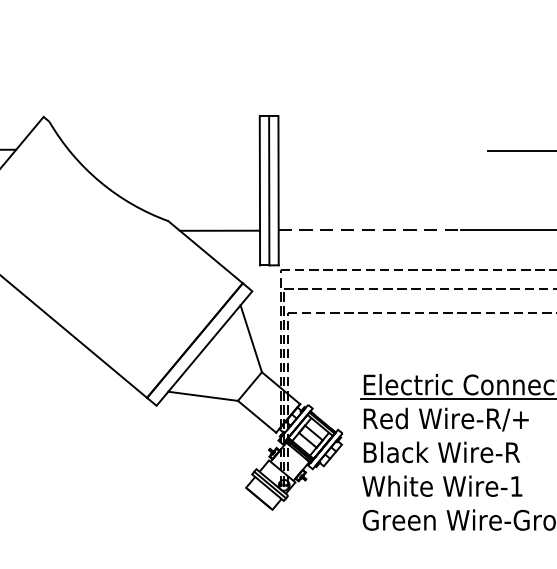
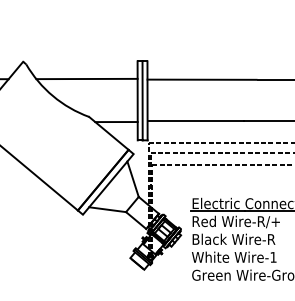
line: (163, 148) -> (86, 78), added
line: (380, 150) -> (201, 79), added
line: (371, 229) -> (196, 121), dashed -> solid

